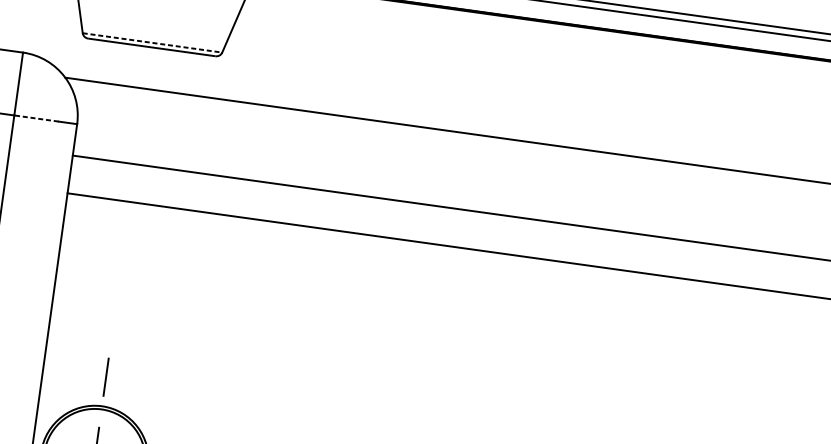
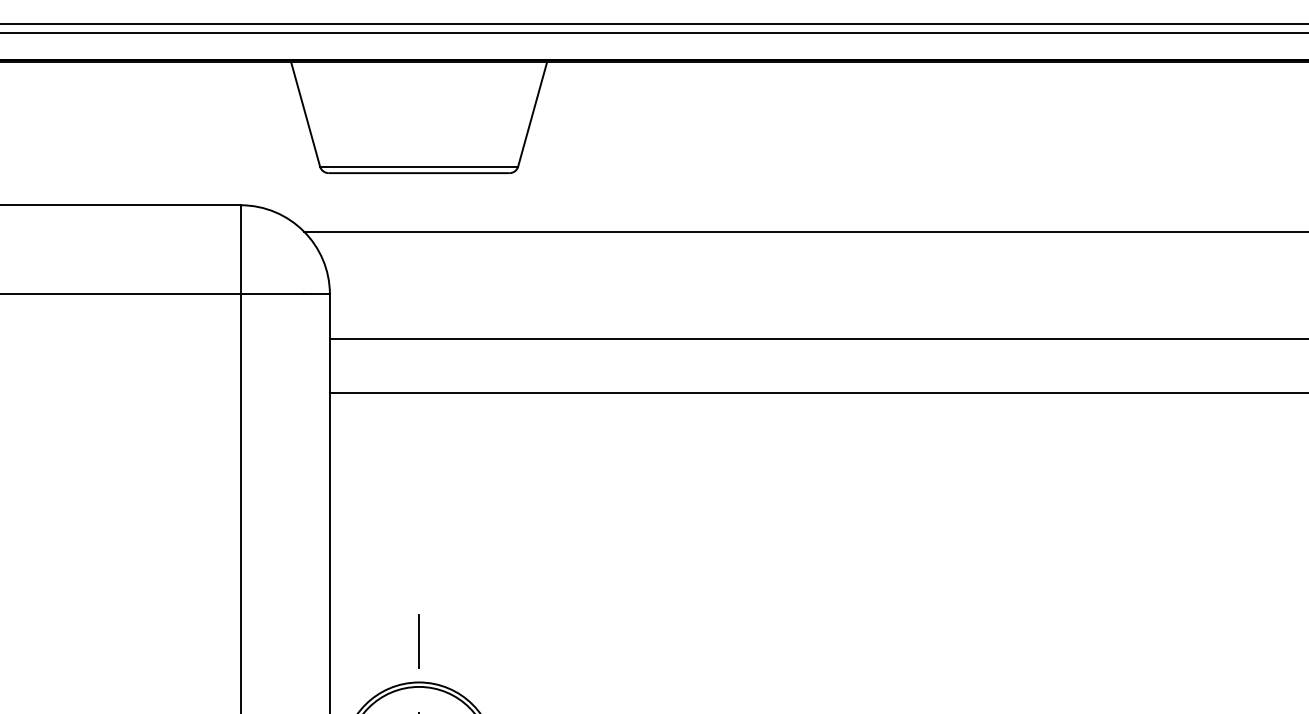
line: (152, 42) -> (419, 166), dashed -> solid
line: (36, 118) -> (271, 294), dashed -> solid

